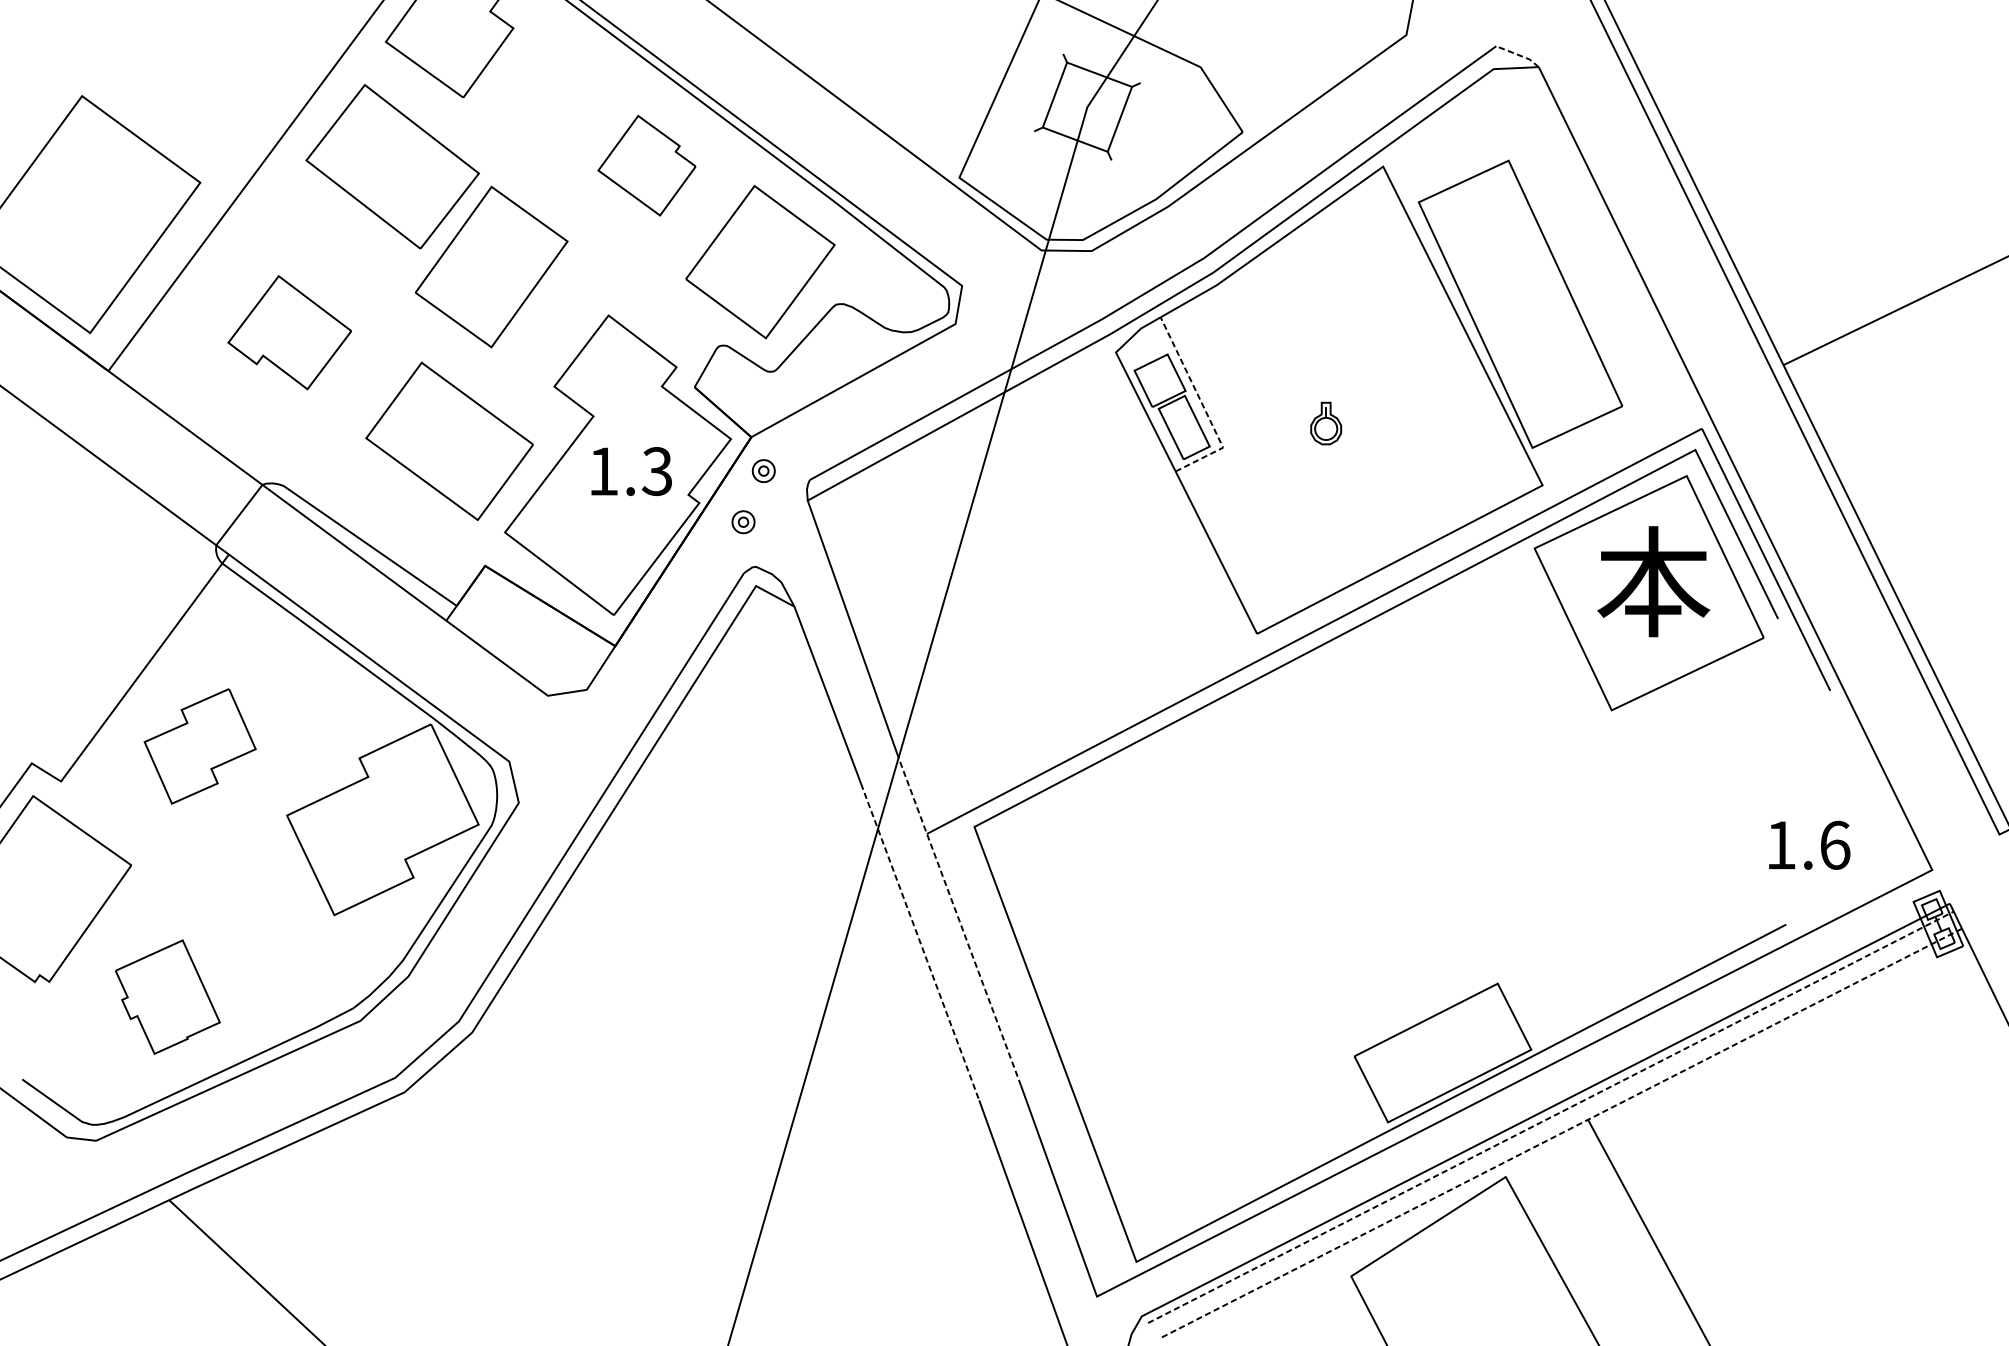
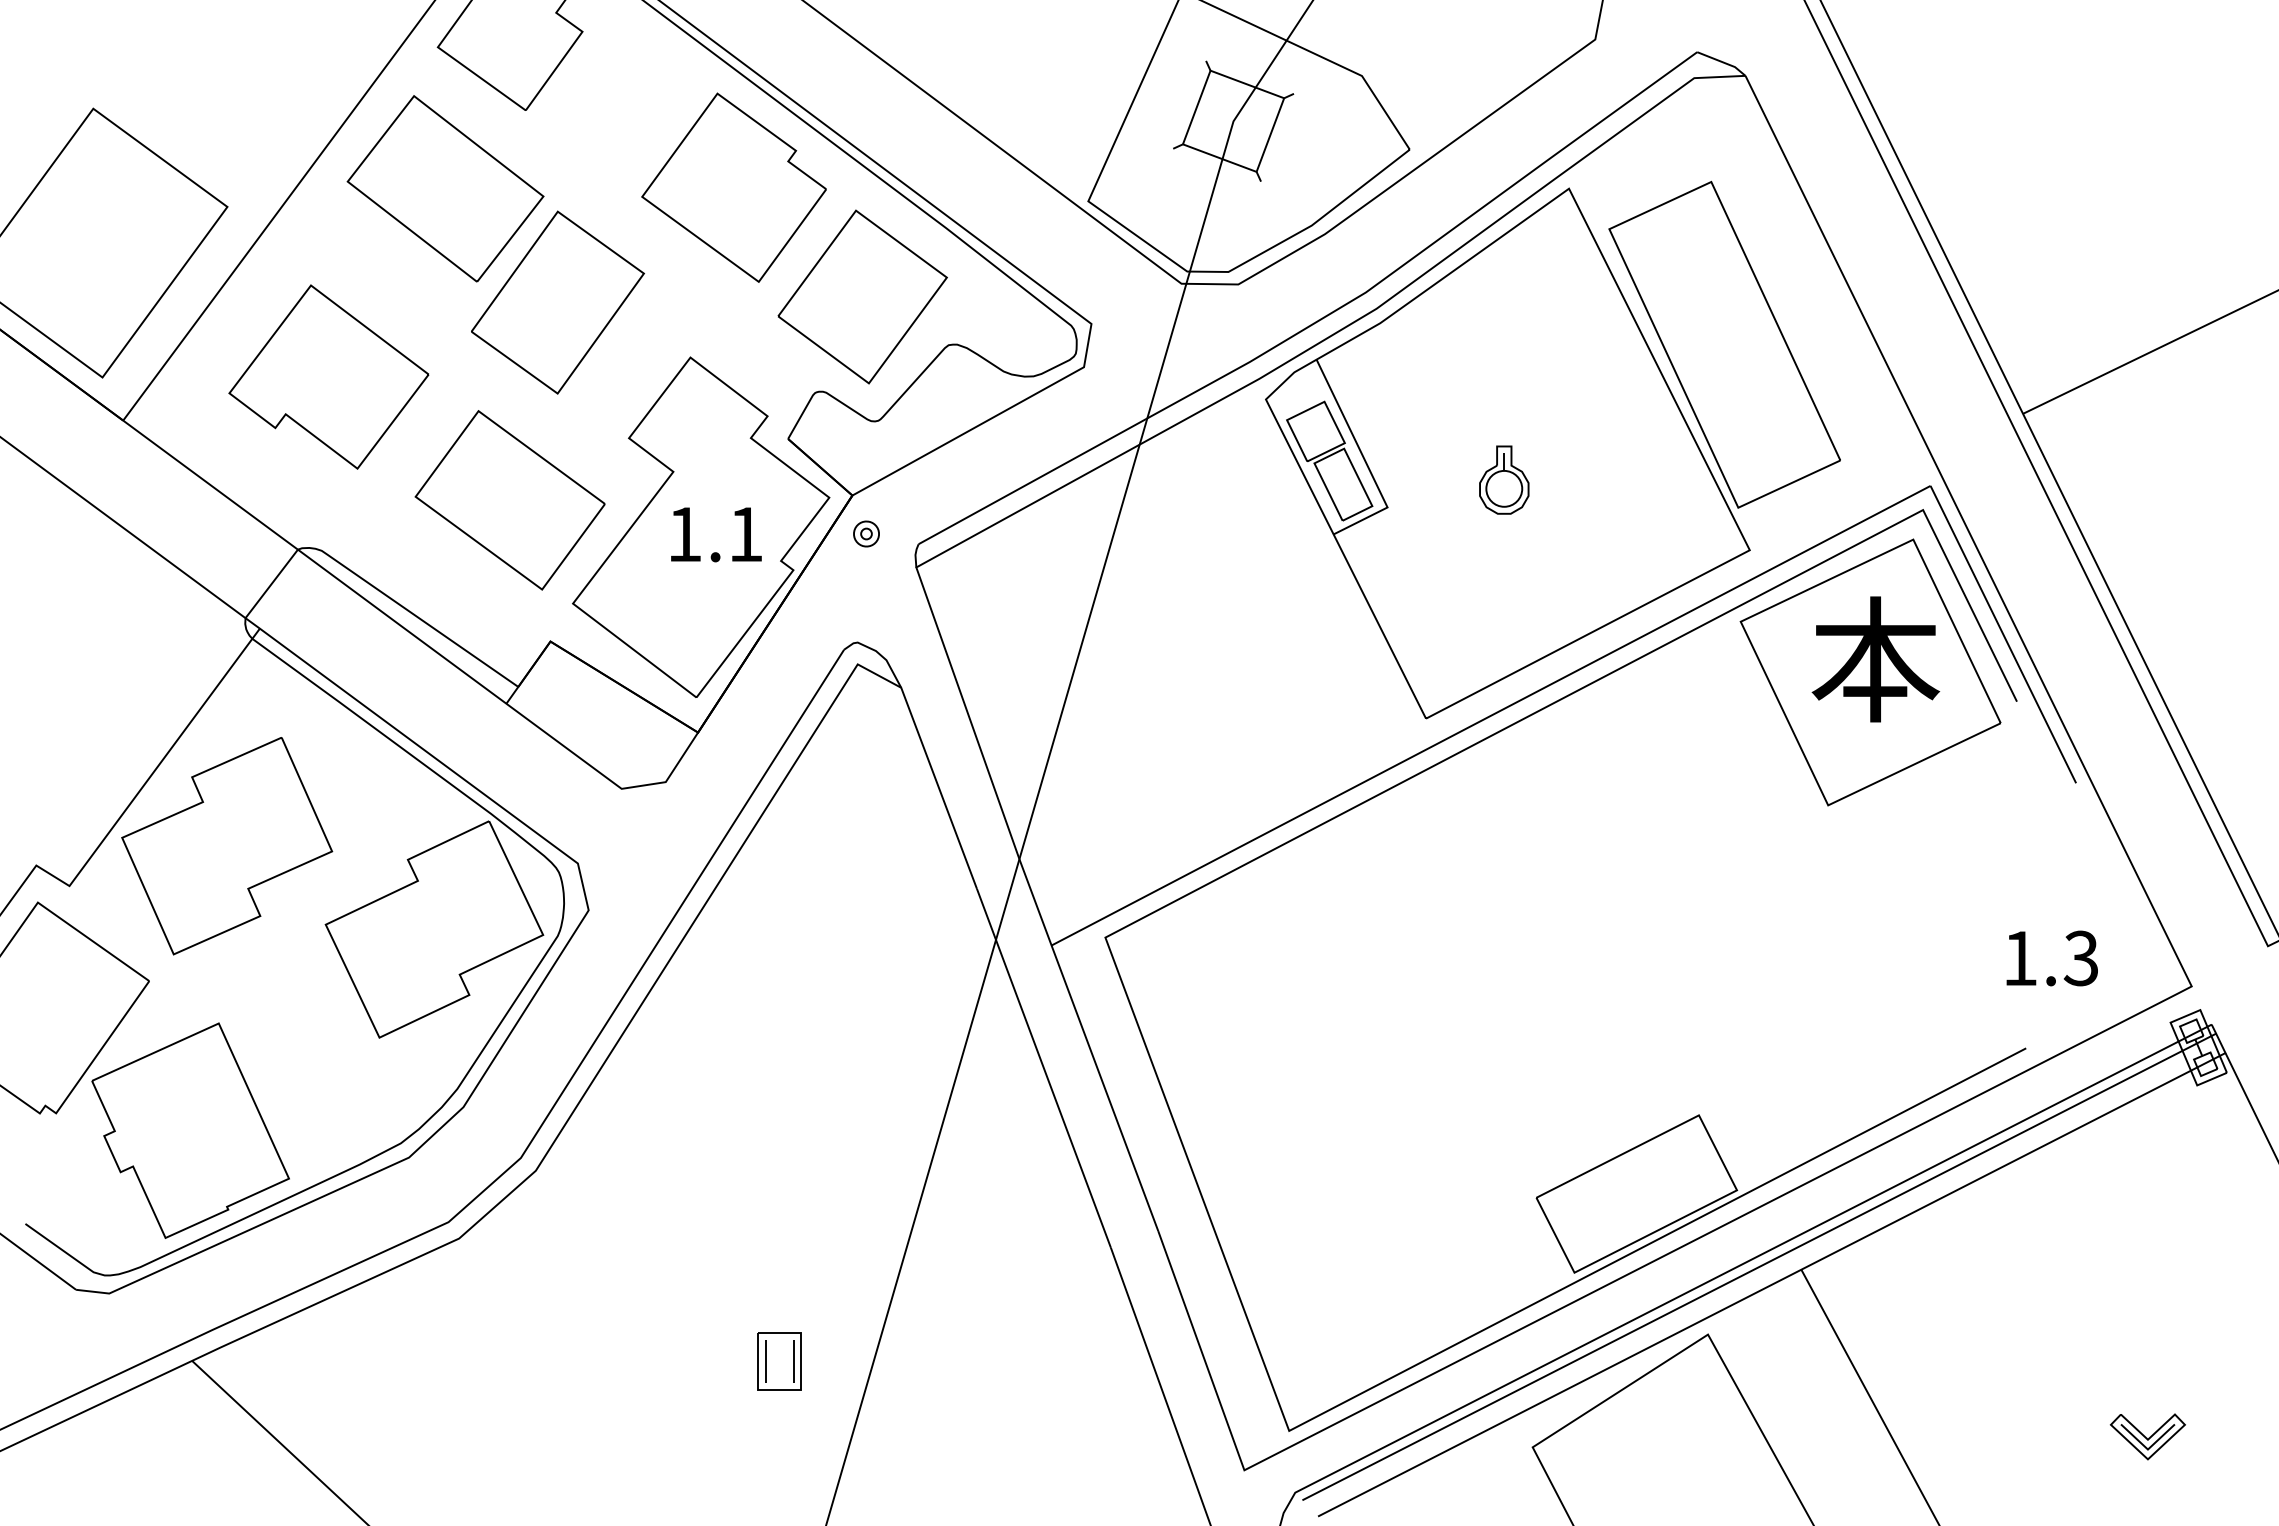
line: (1519, 55) -> (1723, 62), dashed -> solid
part: (646, 165) -> (733, 187), size x1.67
part: (289, 332) -> (328, 376), size x1.43
line: (1203, 407) -> (1365, 461), dashed -> solid
part: (1326, 423) -> (1504, 479), size x1.43
text: (657, 471) -> (745, 534), 1.3 -> 1.1
part: (743, 521) -> (843, 591), removed
part: (200, 746) -> (227, 846), size x1.67
text: (1834, 845) -> (2080, 958), 1.6 -> 1.3
line: (959, 920) -> (1088, 1043), dashed -> solid
line: (919, 942) -> (1043, 1068), dashed -> solid
part: (167, 997) -> (190, 1130), size x1.67
line: (1551, 1116) -> (1759, 1266), dashed -> solid
line: (1563, 1131) -> (1773, 1283), dashed -> solid
part: (687, 1200) -> (779, 1361), added
part: (1893, 1266) -> (2147, 1436), added

